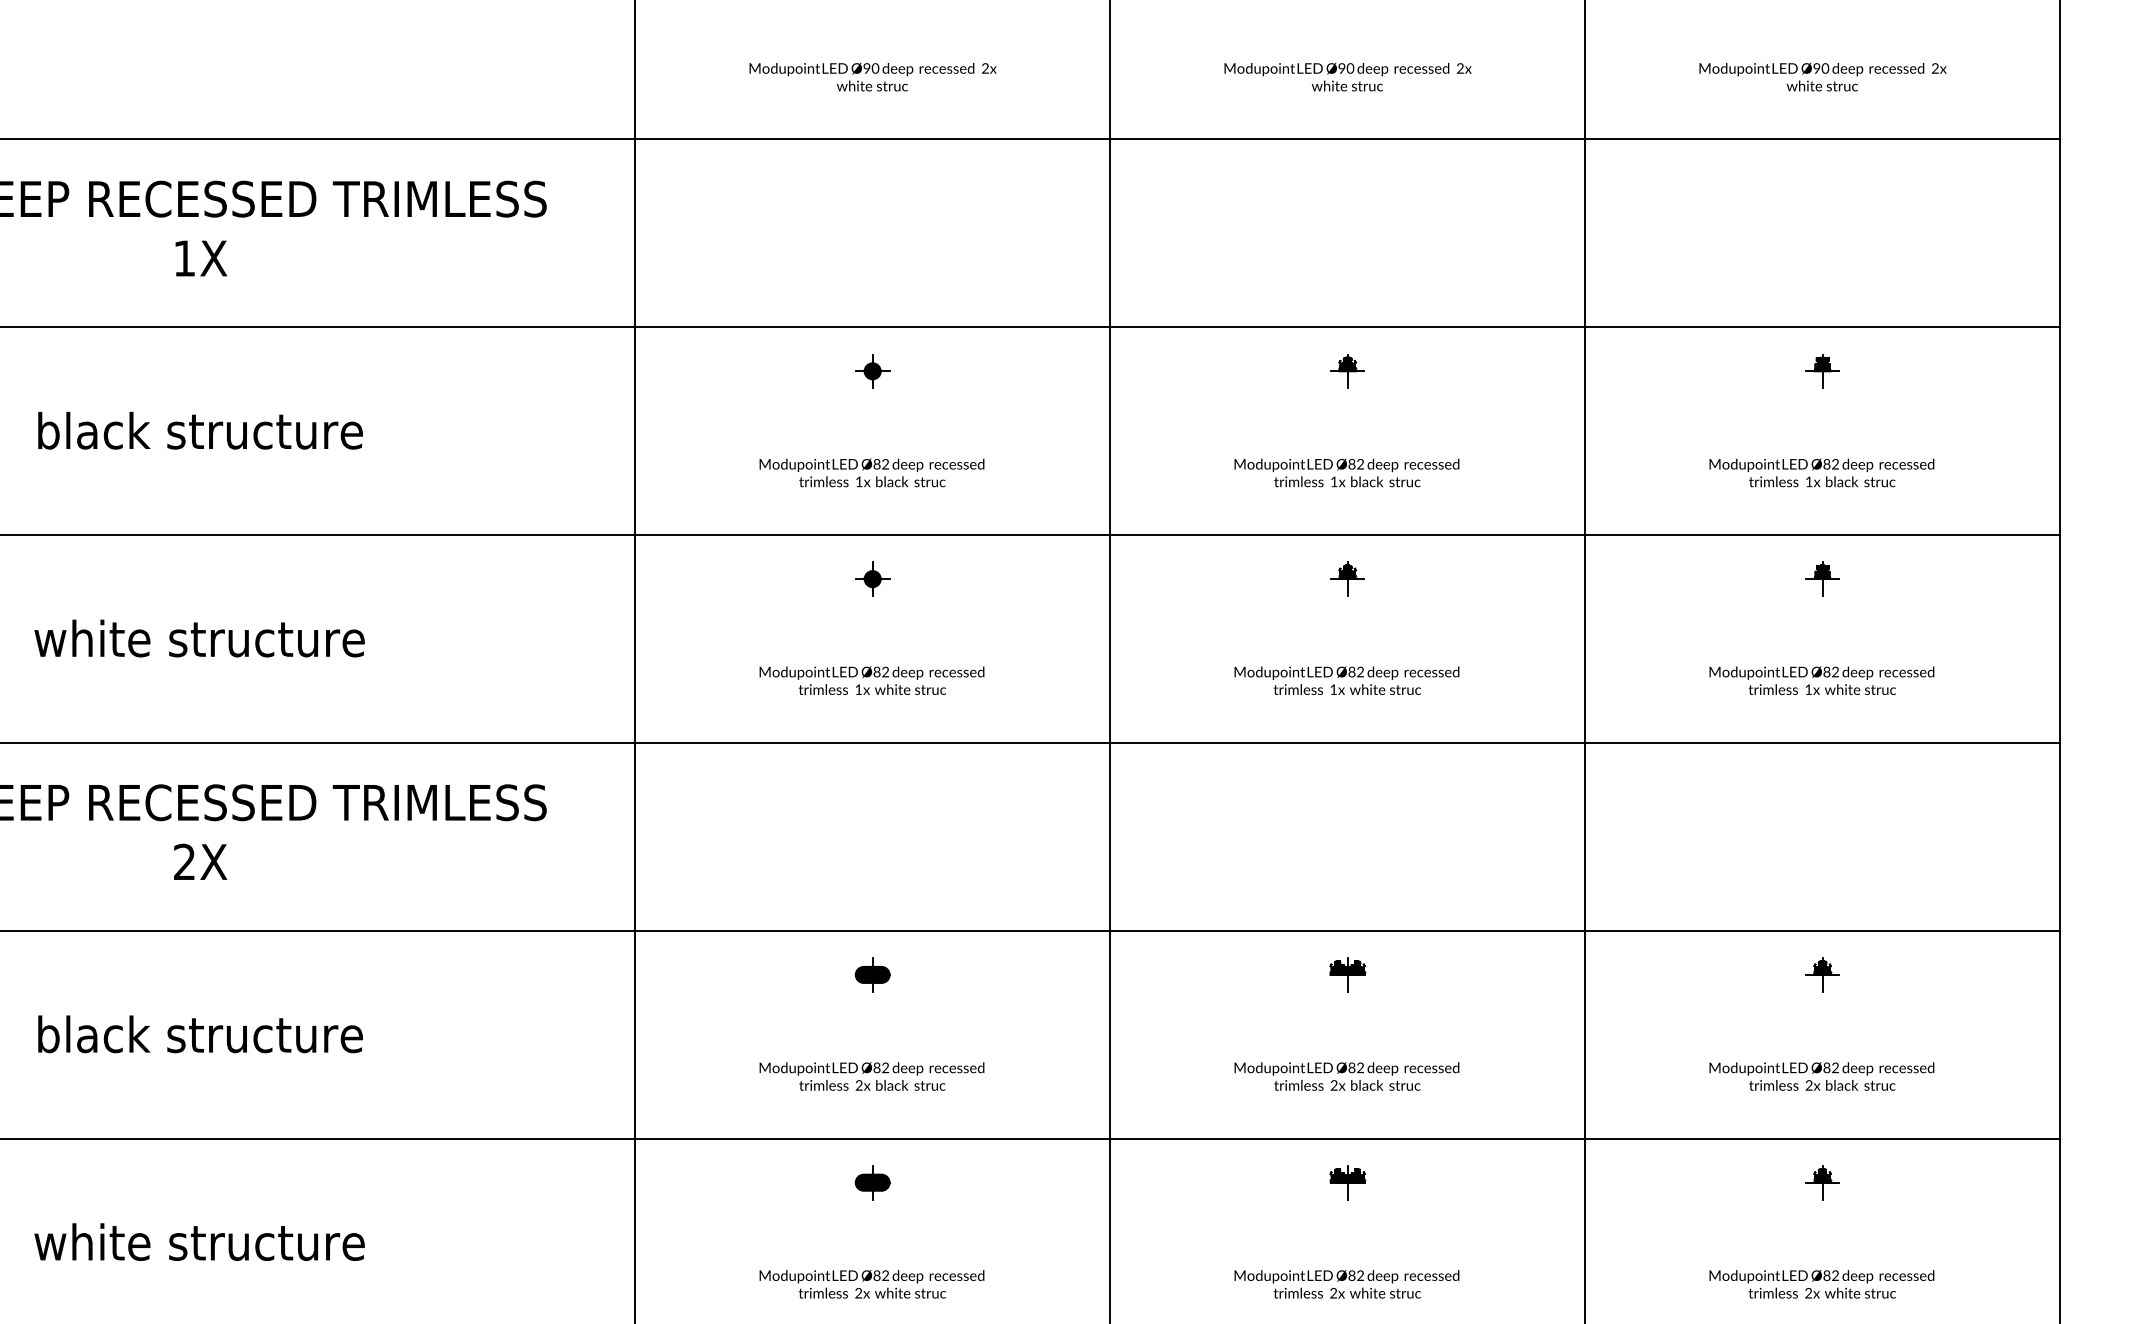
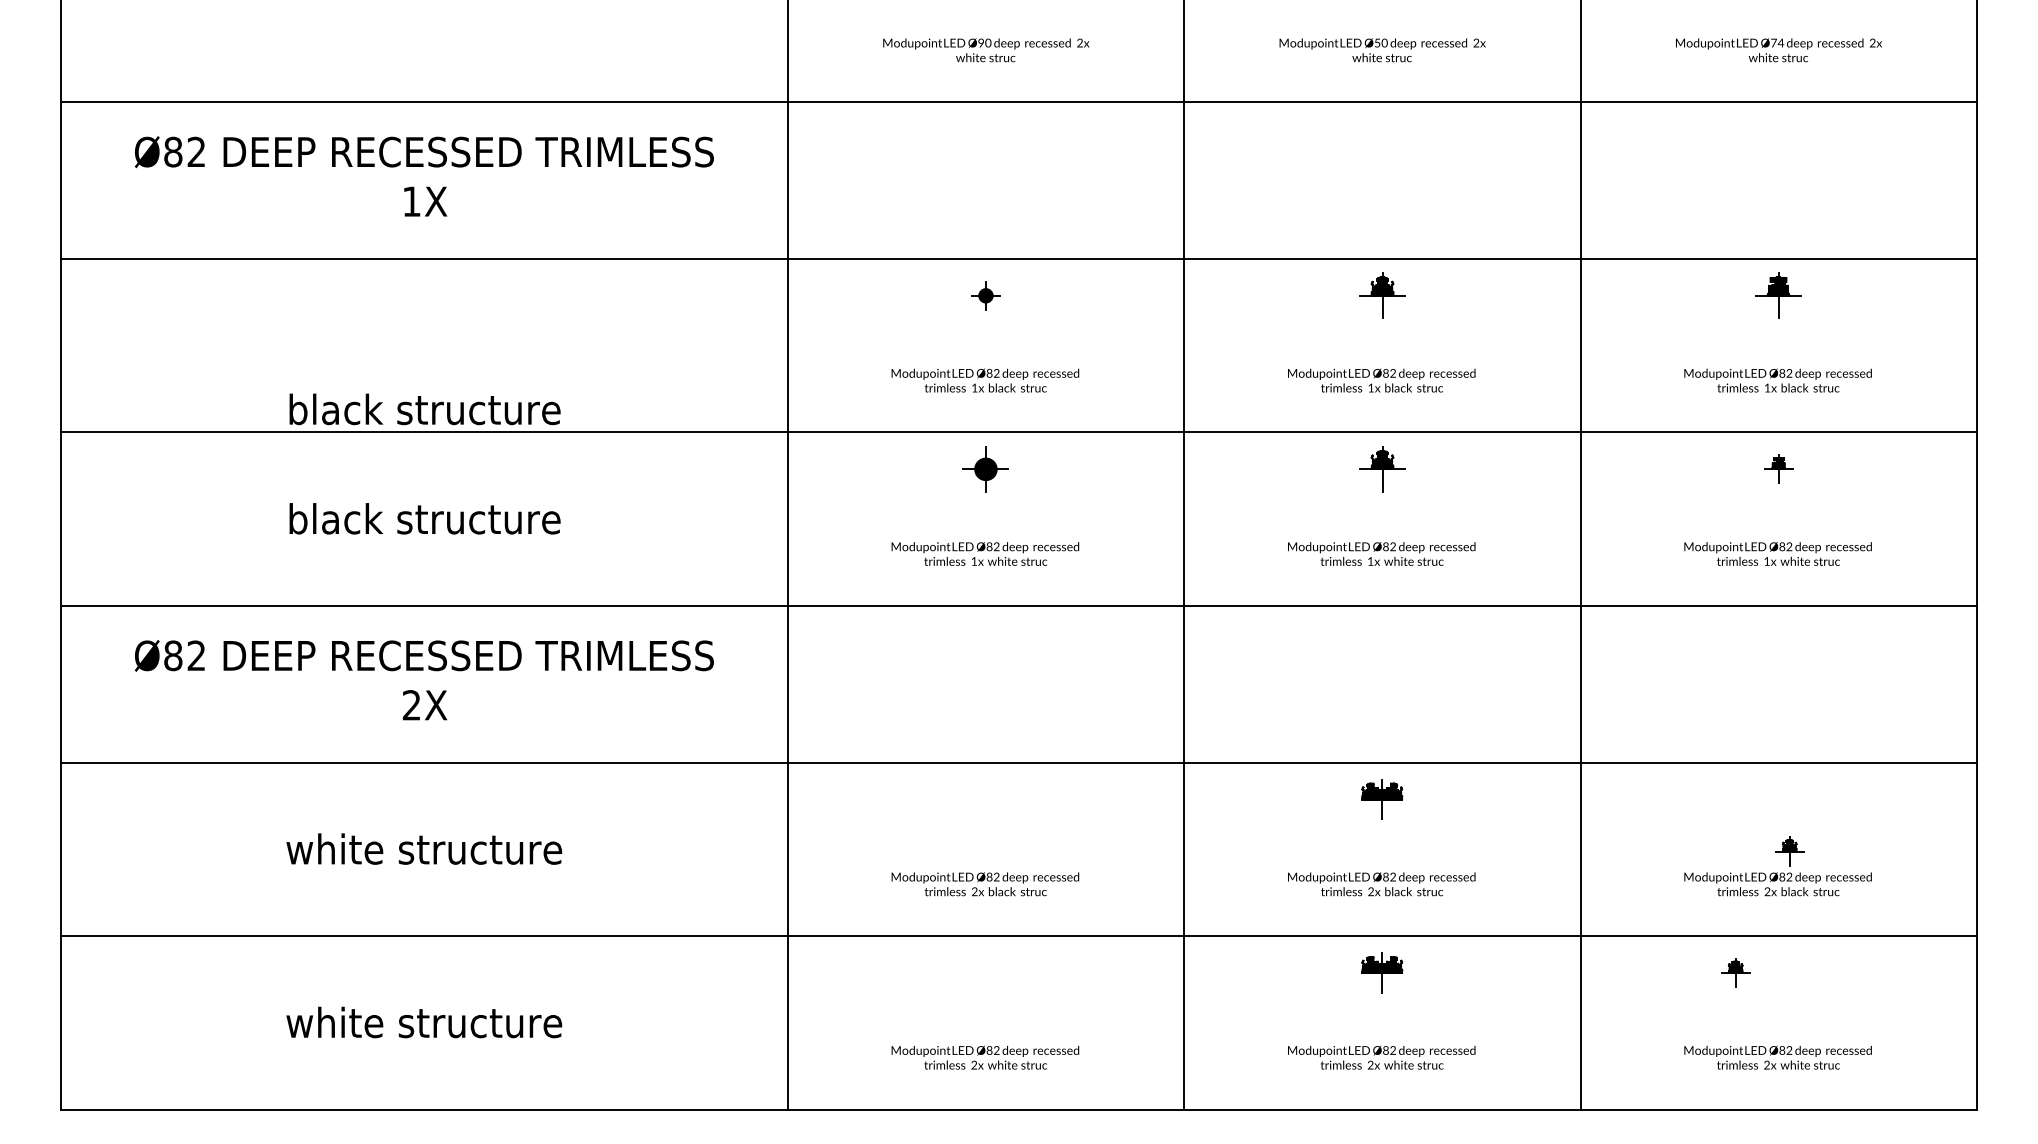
text: (1341, 67) -> (1377, 42), Ø90 -> Ø50
text: (1821, 67) -> (1777, 42), Ø90 -> Ø74
part: (1346, 370) -> (1381, 295), size x1.6
part: (1822, 370) -> (1778, 295), size x1.6
text: (199, 430) -> (424, 409), moved
part: (872, 578) -> (985, 468), size x1.6
part: (1346, 578) -> (1381, 468), size x1.6
text: (199, 638) -> (424, 518), white structure -> black structure
part: (872, 974) -> (985, 799), removed
part: (1347, 974) -> (1382, 799), size x1.4
part: (1822, 974) -> (1789, 851), moved
text: (199, 1033) -> (424, 848), black structure -> white structure
part: (872, 1182) -> (985, 972), removed
part: (1347, 1182) -> (1382, 972), size x1.4
part: (1822, 1182) -> (1735, 972), moved

